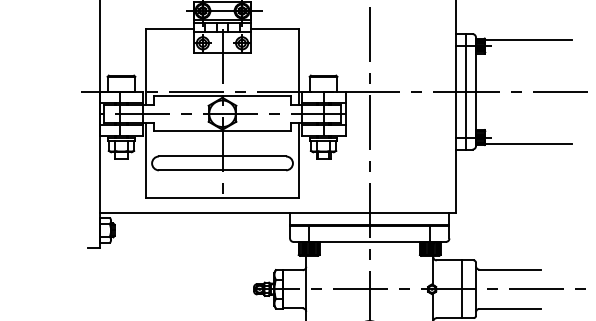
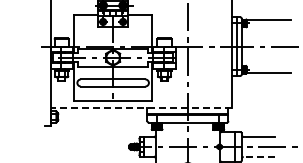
line: (278, 213) -> (141, 108), solid -> dashed
line: (510, 308) -> (259, 156), solid -> dashed

